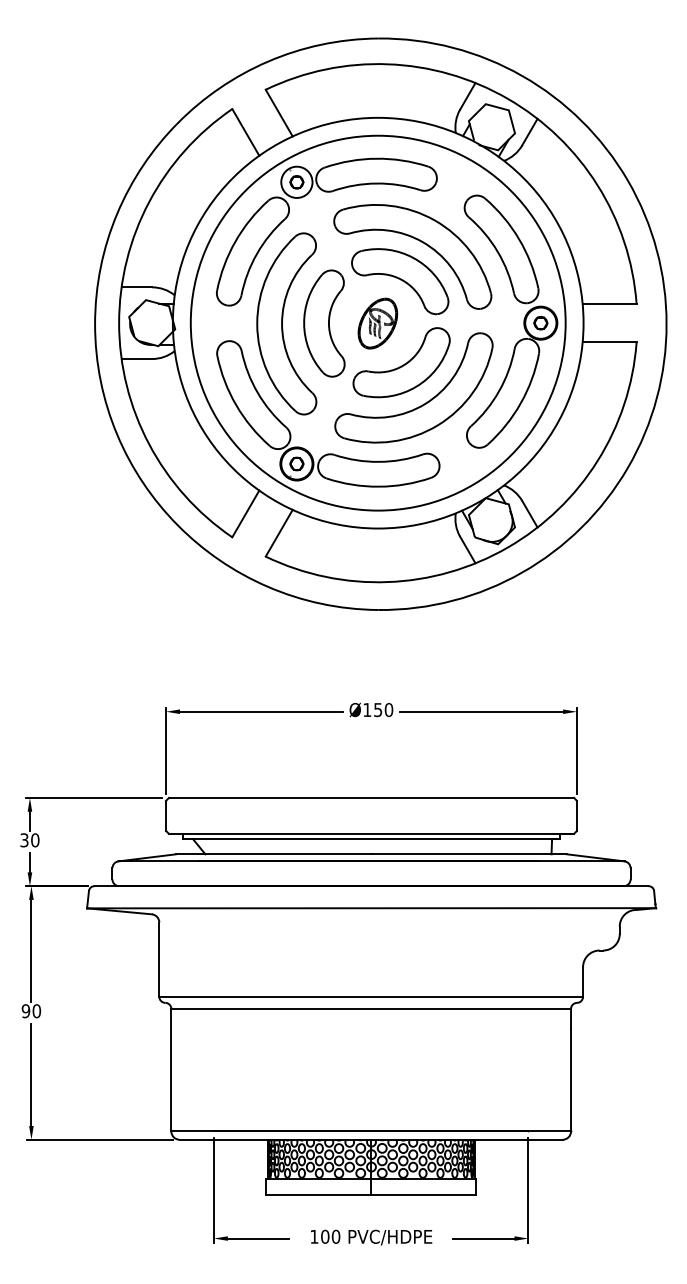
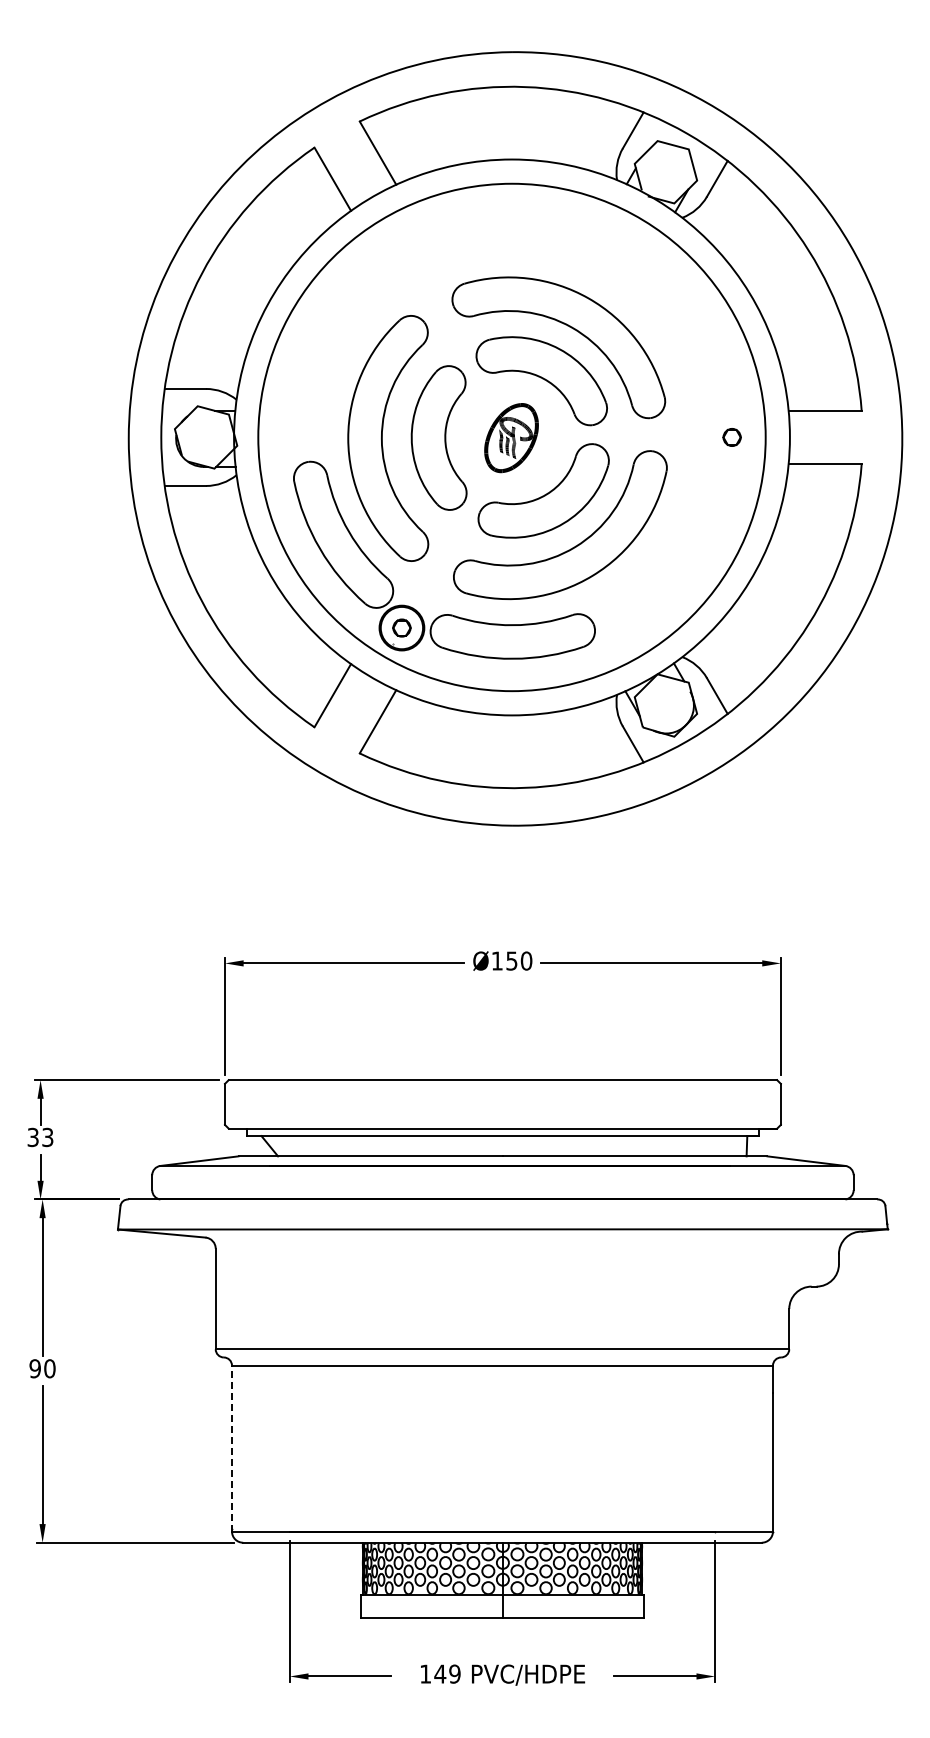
part: (326, 192) -> (442, 260), removed
part: (523, 321) -> (708, 435), removed
text: (35, 840) -> (47, 1137), 30 -> 33
line: (171, 1070) -> (232, 1448), solid -> dashed
text: (330, 1236) -> (447, 1673), 100 -> 149

